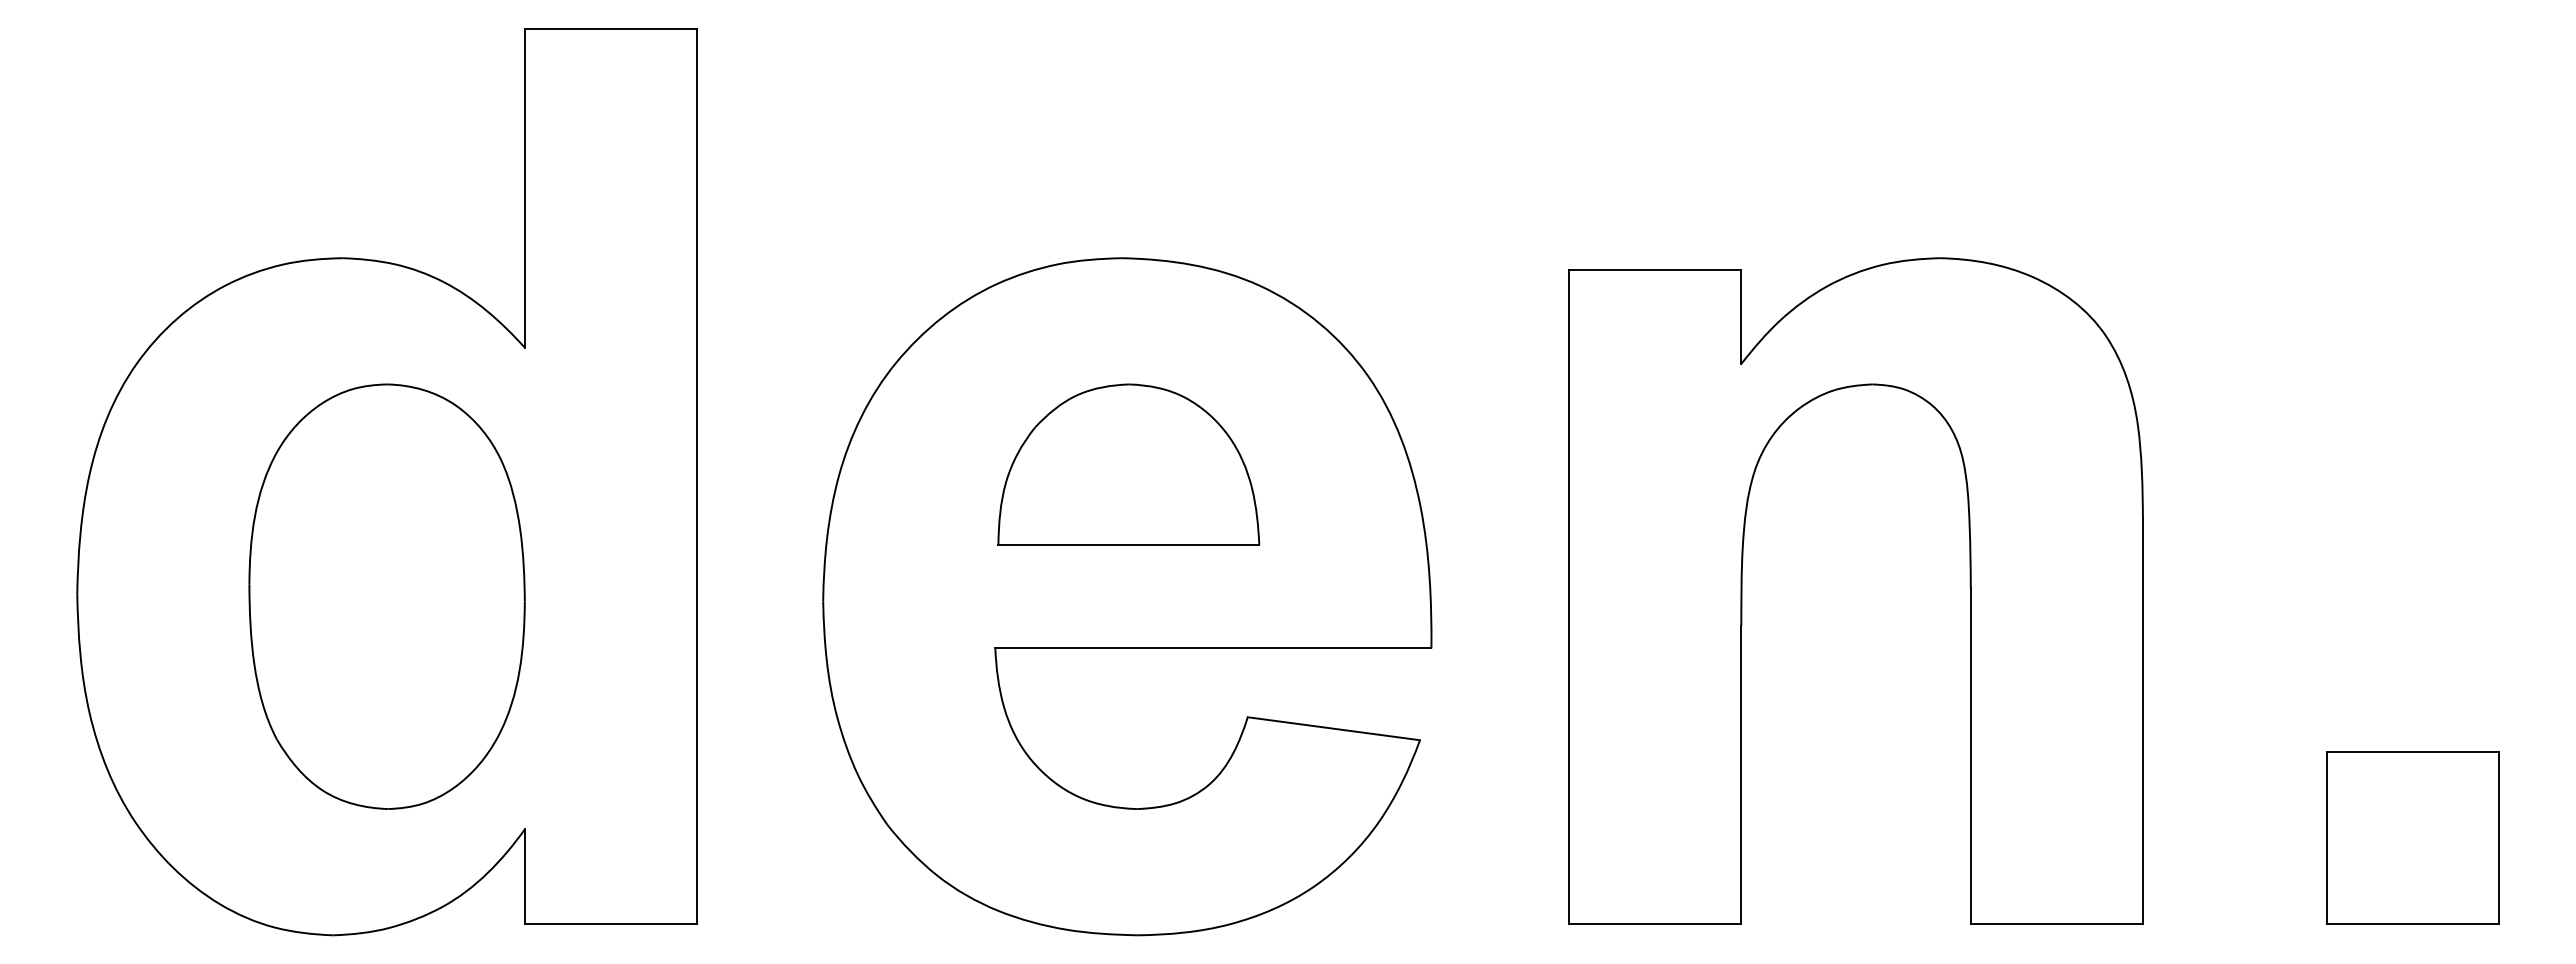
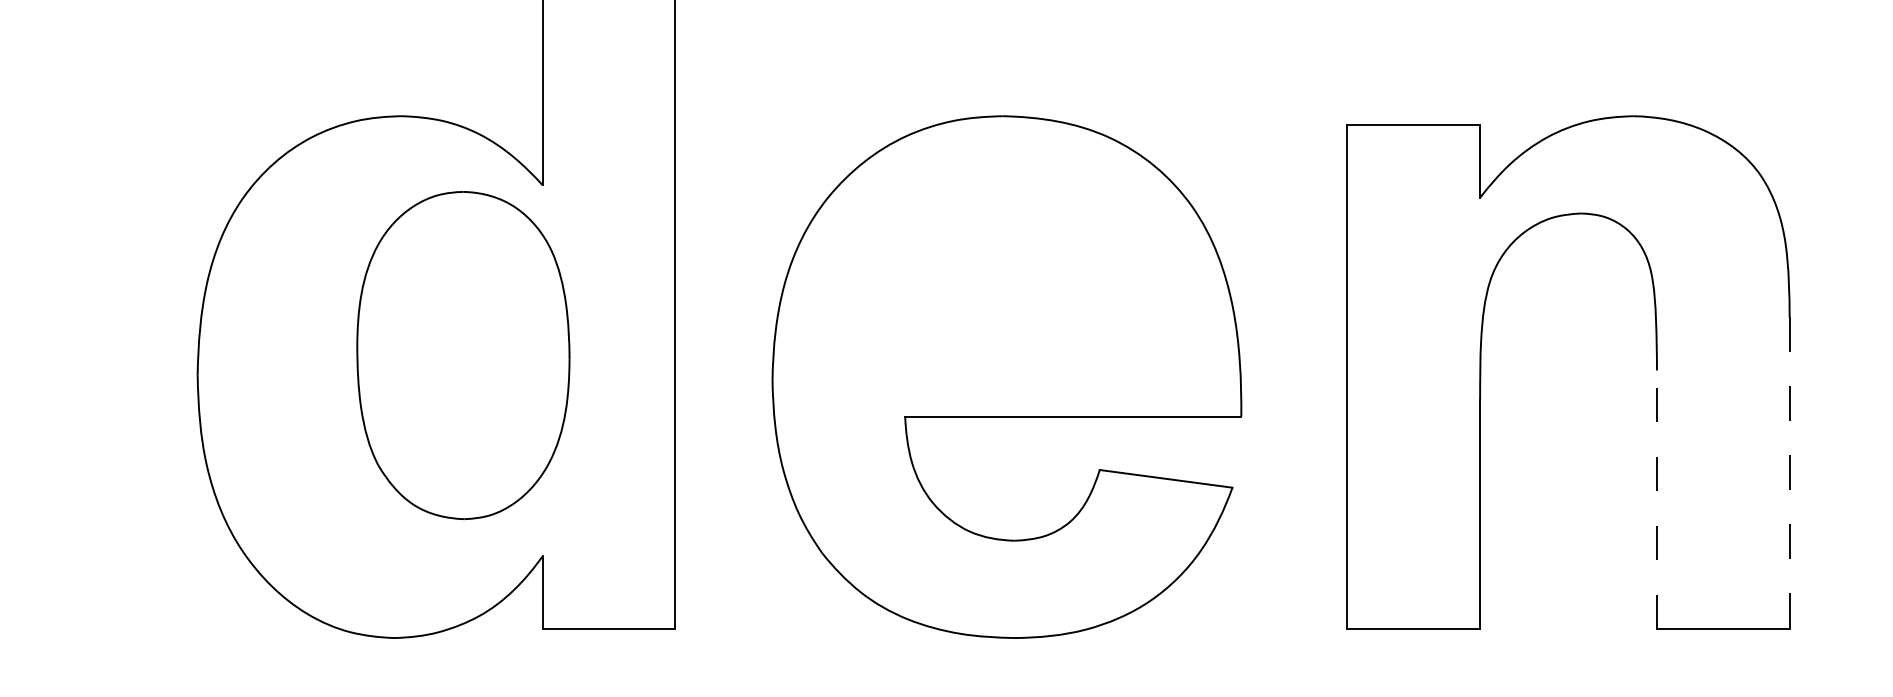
part: (1128, 464) -> (1007, 275), removed
part: (386, 596) -> (462, 355), moved
line: (2142, 722) -> (1789, 474), solid -> dashed
line: (1970, 755) -> (1656, 499), solid -> dashed

